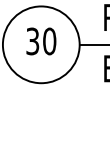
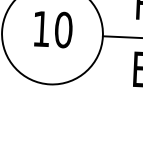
text: (32, 41) -> (41, 29), 30 -> 10

